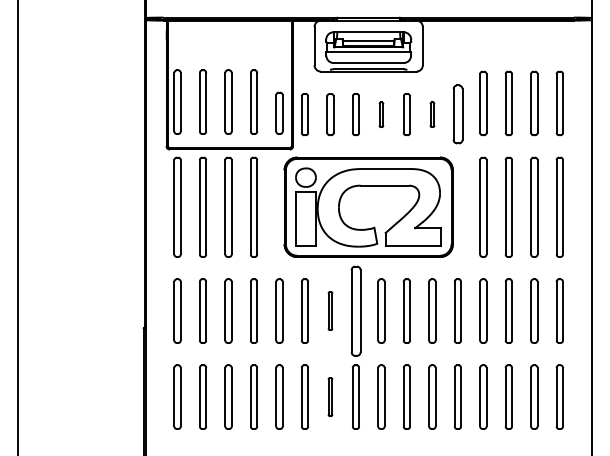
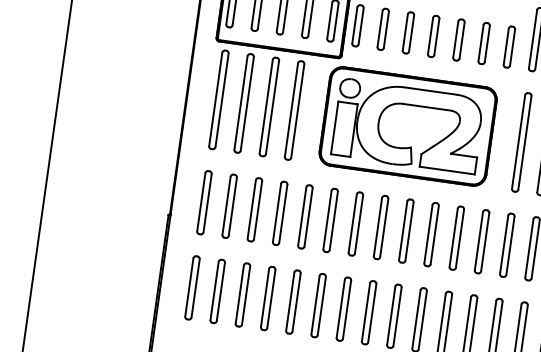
part: (381, 114) -> (433, 36), size x1.67
part: (432, 114) -> (484, 43), size x1.67
part: (457, 114) -> (509, 46), size x0.71
part: (330, 310) -> (355, 223), size x1.67
part: (355, 310) -> (380, 226), size x0.71
part: (330, 396) -> (344, 308), size x1.67

